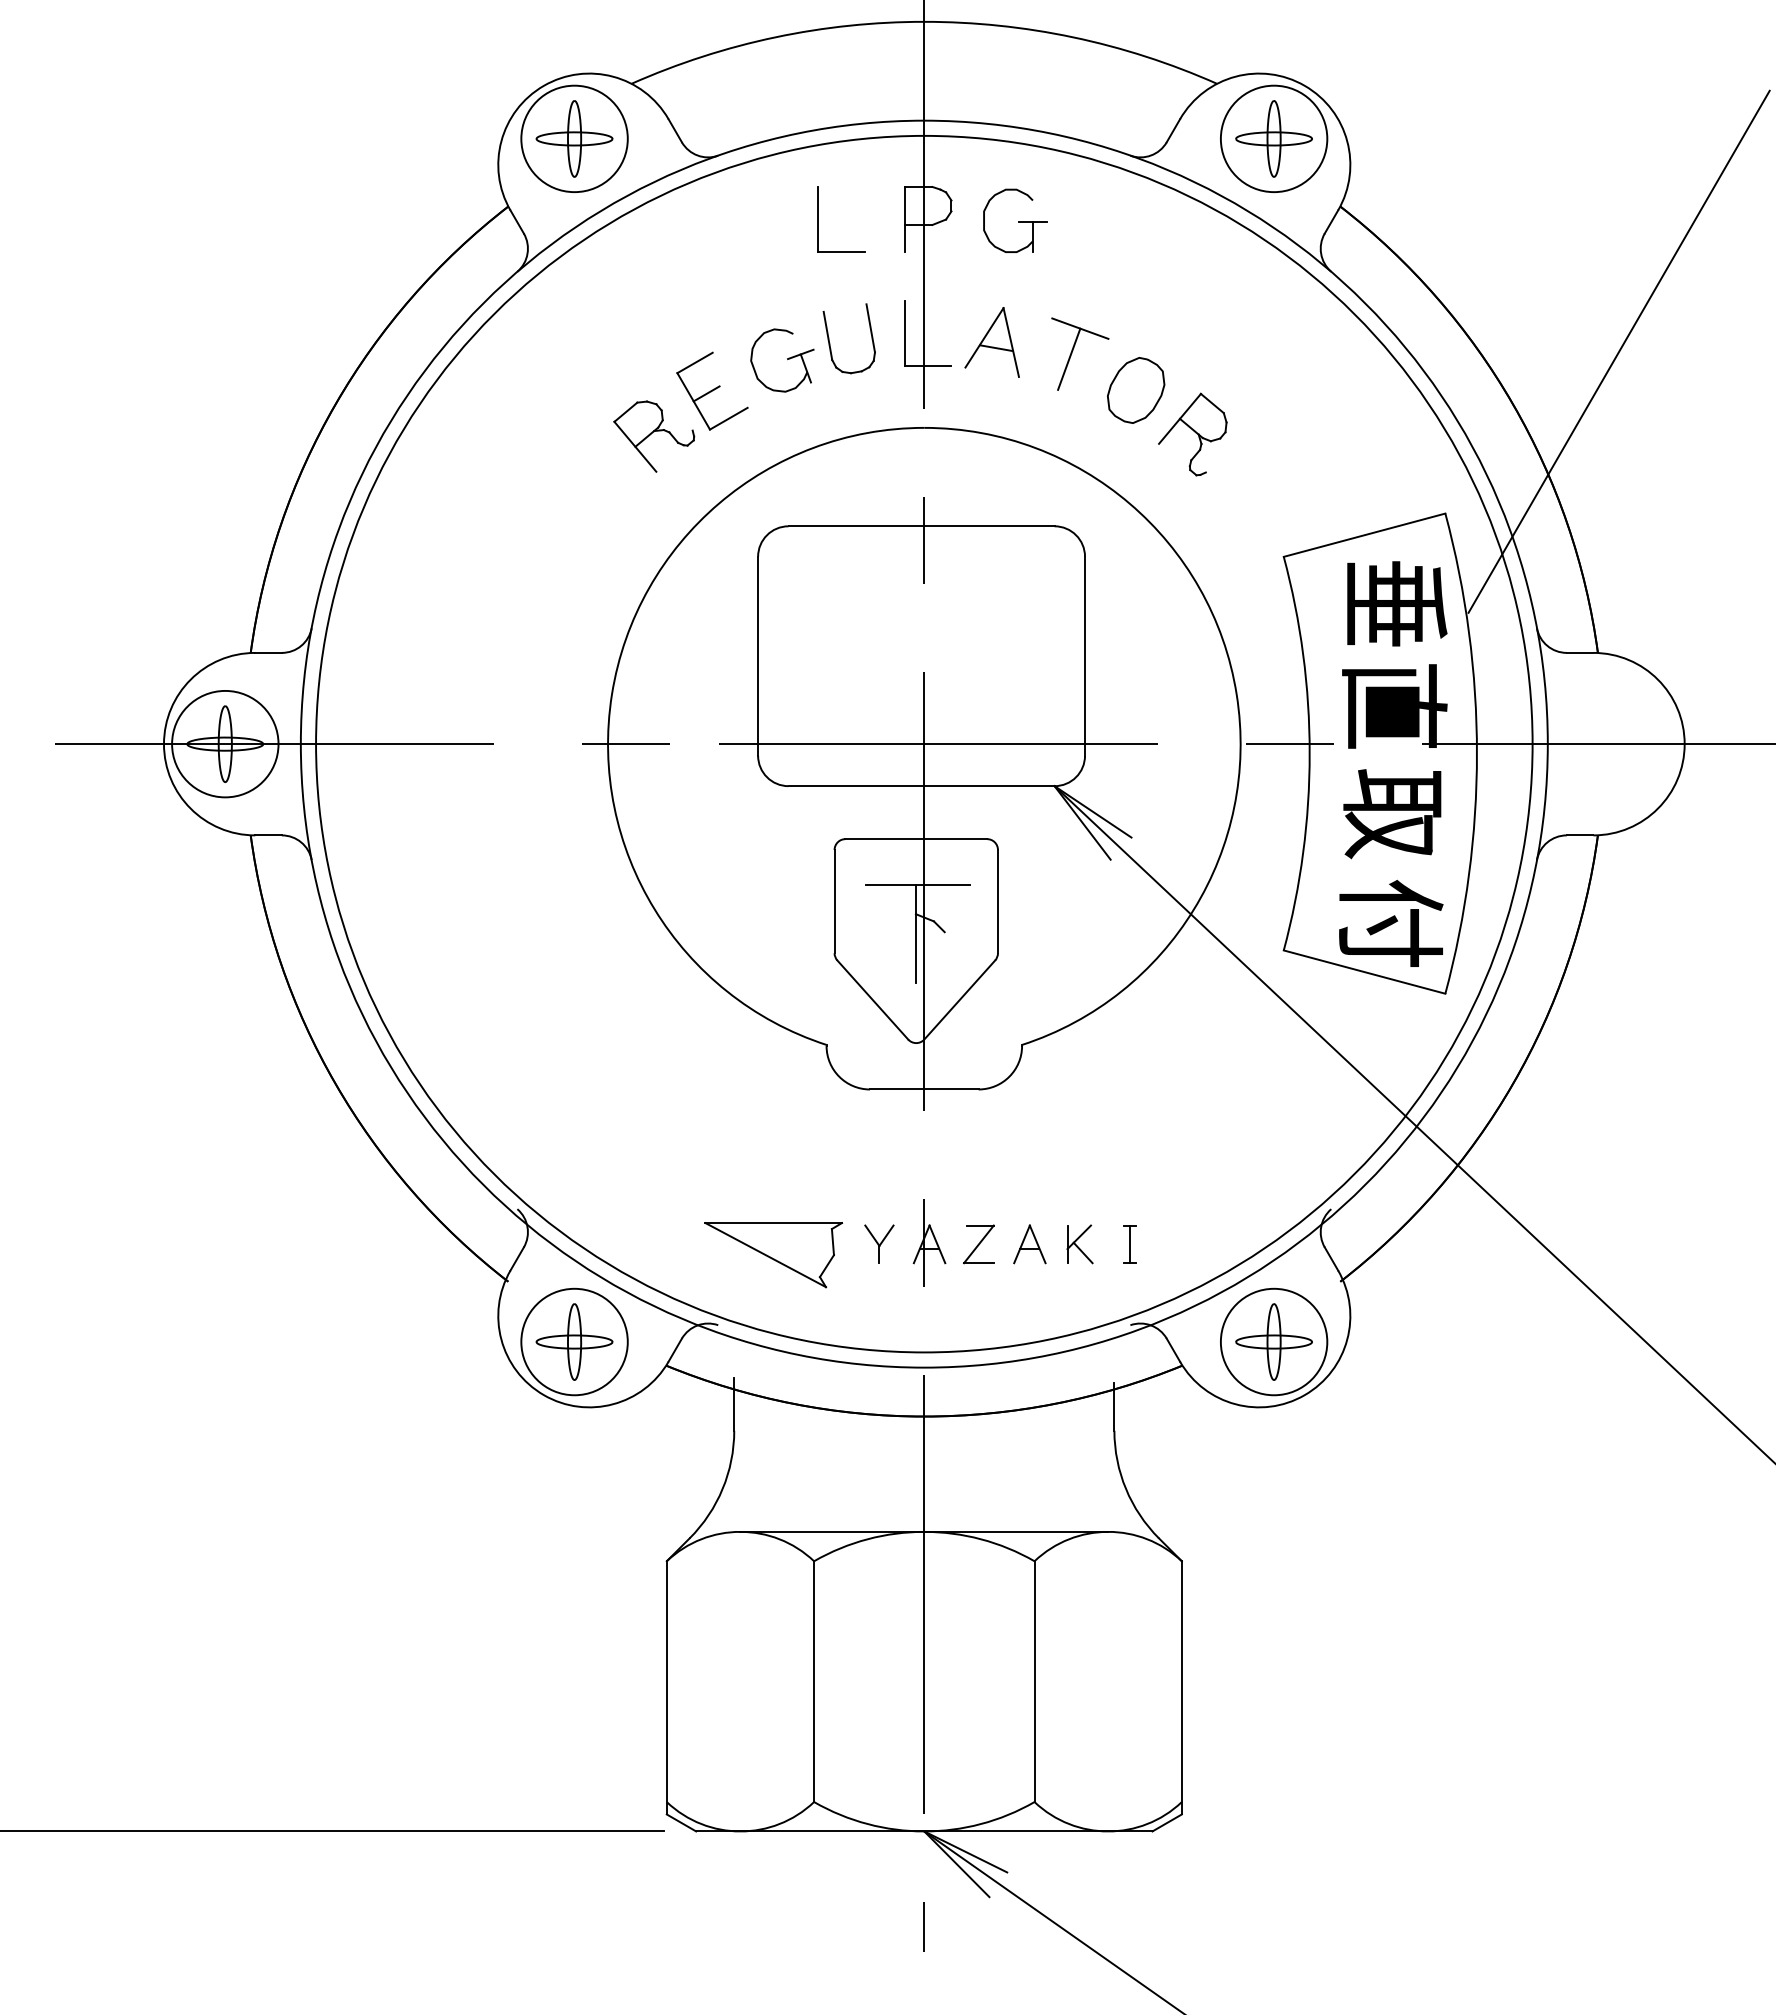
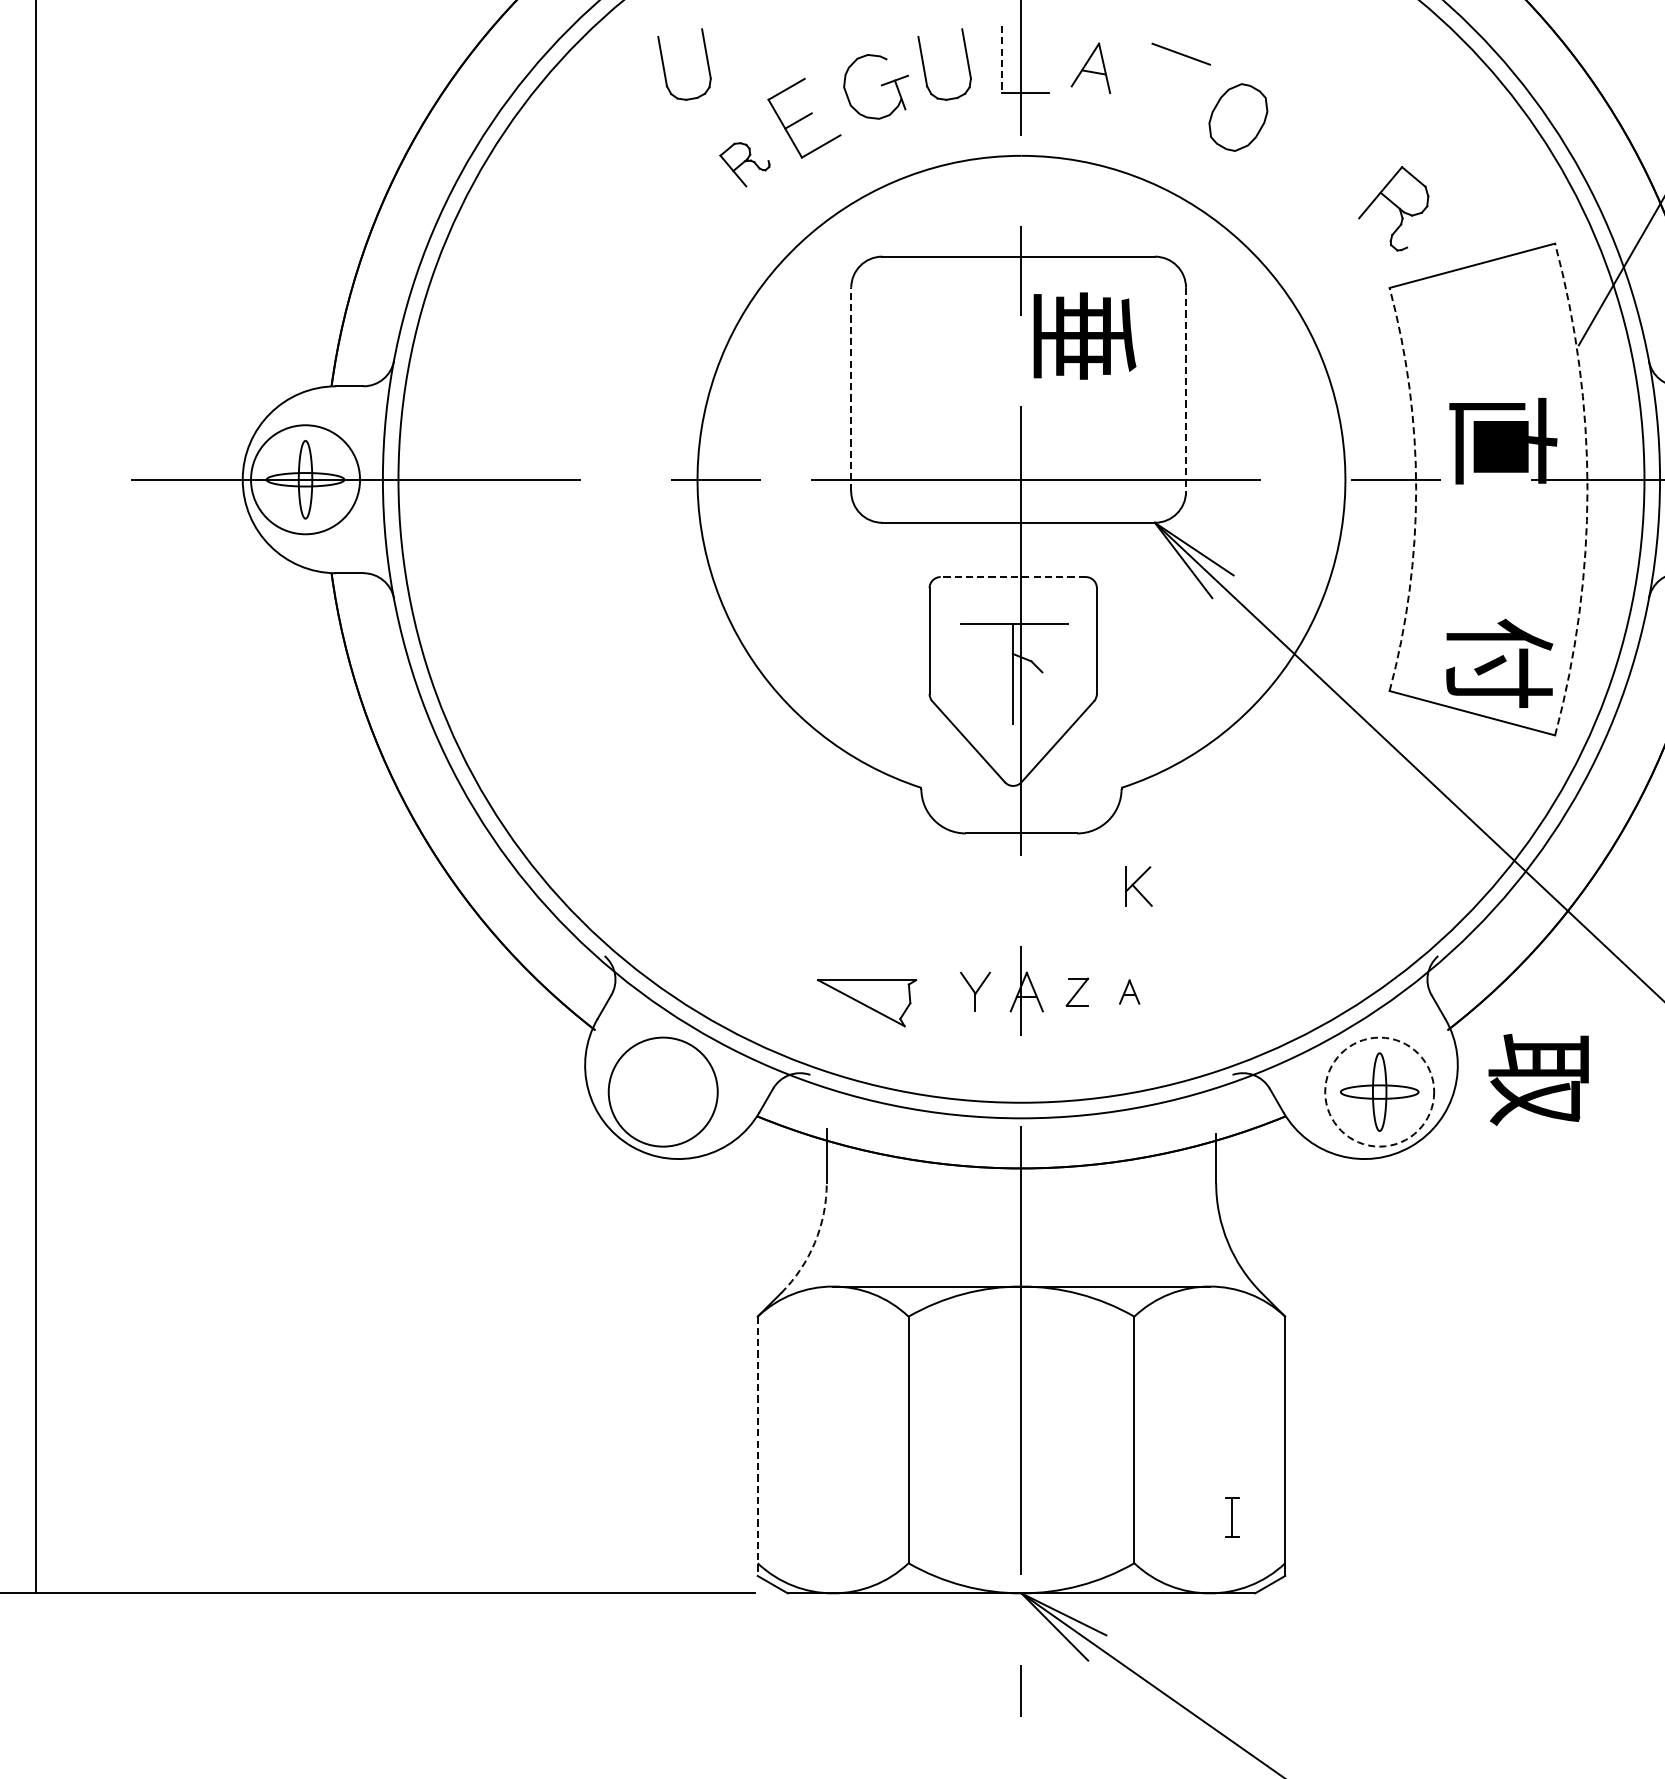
line: (905, 333) -> (1002, 59), solid -> dashed
part: (991, 342) -> (1090, 68), size x0.7
part: (576, 343) -> (665, 69), added
line: (1069, 358) -> (1170, 84), removed
part: (1192, 434) -> (1393, 208), moved
part: (654, 436) -> (745, 164), size x0.6
text: (1397, 603) -> (1085, 335), moved
line: (758, 656) -> (851, 389), solid -> dashed
line: (1085, 656) -> (1186, 389), solid -> dashed
arc: (1309, 753) -> (1415, 489), solid -> dashed
arc: (1476, 753) -> (1587, 489), solid -> dashed
text: (1392, 814) -> (1538, 1080), moved
line: (916, 839) -> (1013, 577), solid -> dashed
part: (978, 1244) -> (1076, 992), size x0.7
part: (1029, 1244) -> (1129, 992), size x0.6
part: (1079, 1244) -> (1138, 886), moved
part: (1129, 1244) -> (1231, 1517), moved
part: (773, 1255) -> (866, 1003), size x0.7
part: (574, 1341) -> (663, 1091), removed
circle: (1273, 1341) -> (1379, 1091), solid -> dashed
arc: (722, 1488) -> (814, 1242), solid -> dashed
line: (666, 1687) -> (757, 1445), solid -> dashed

